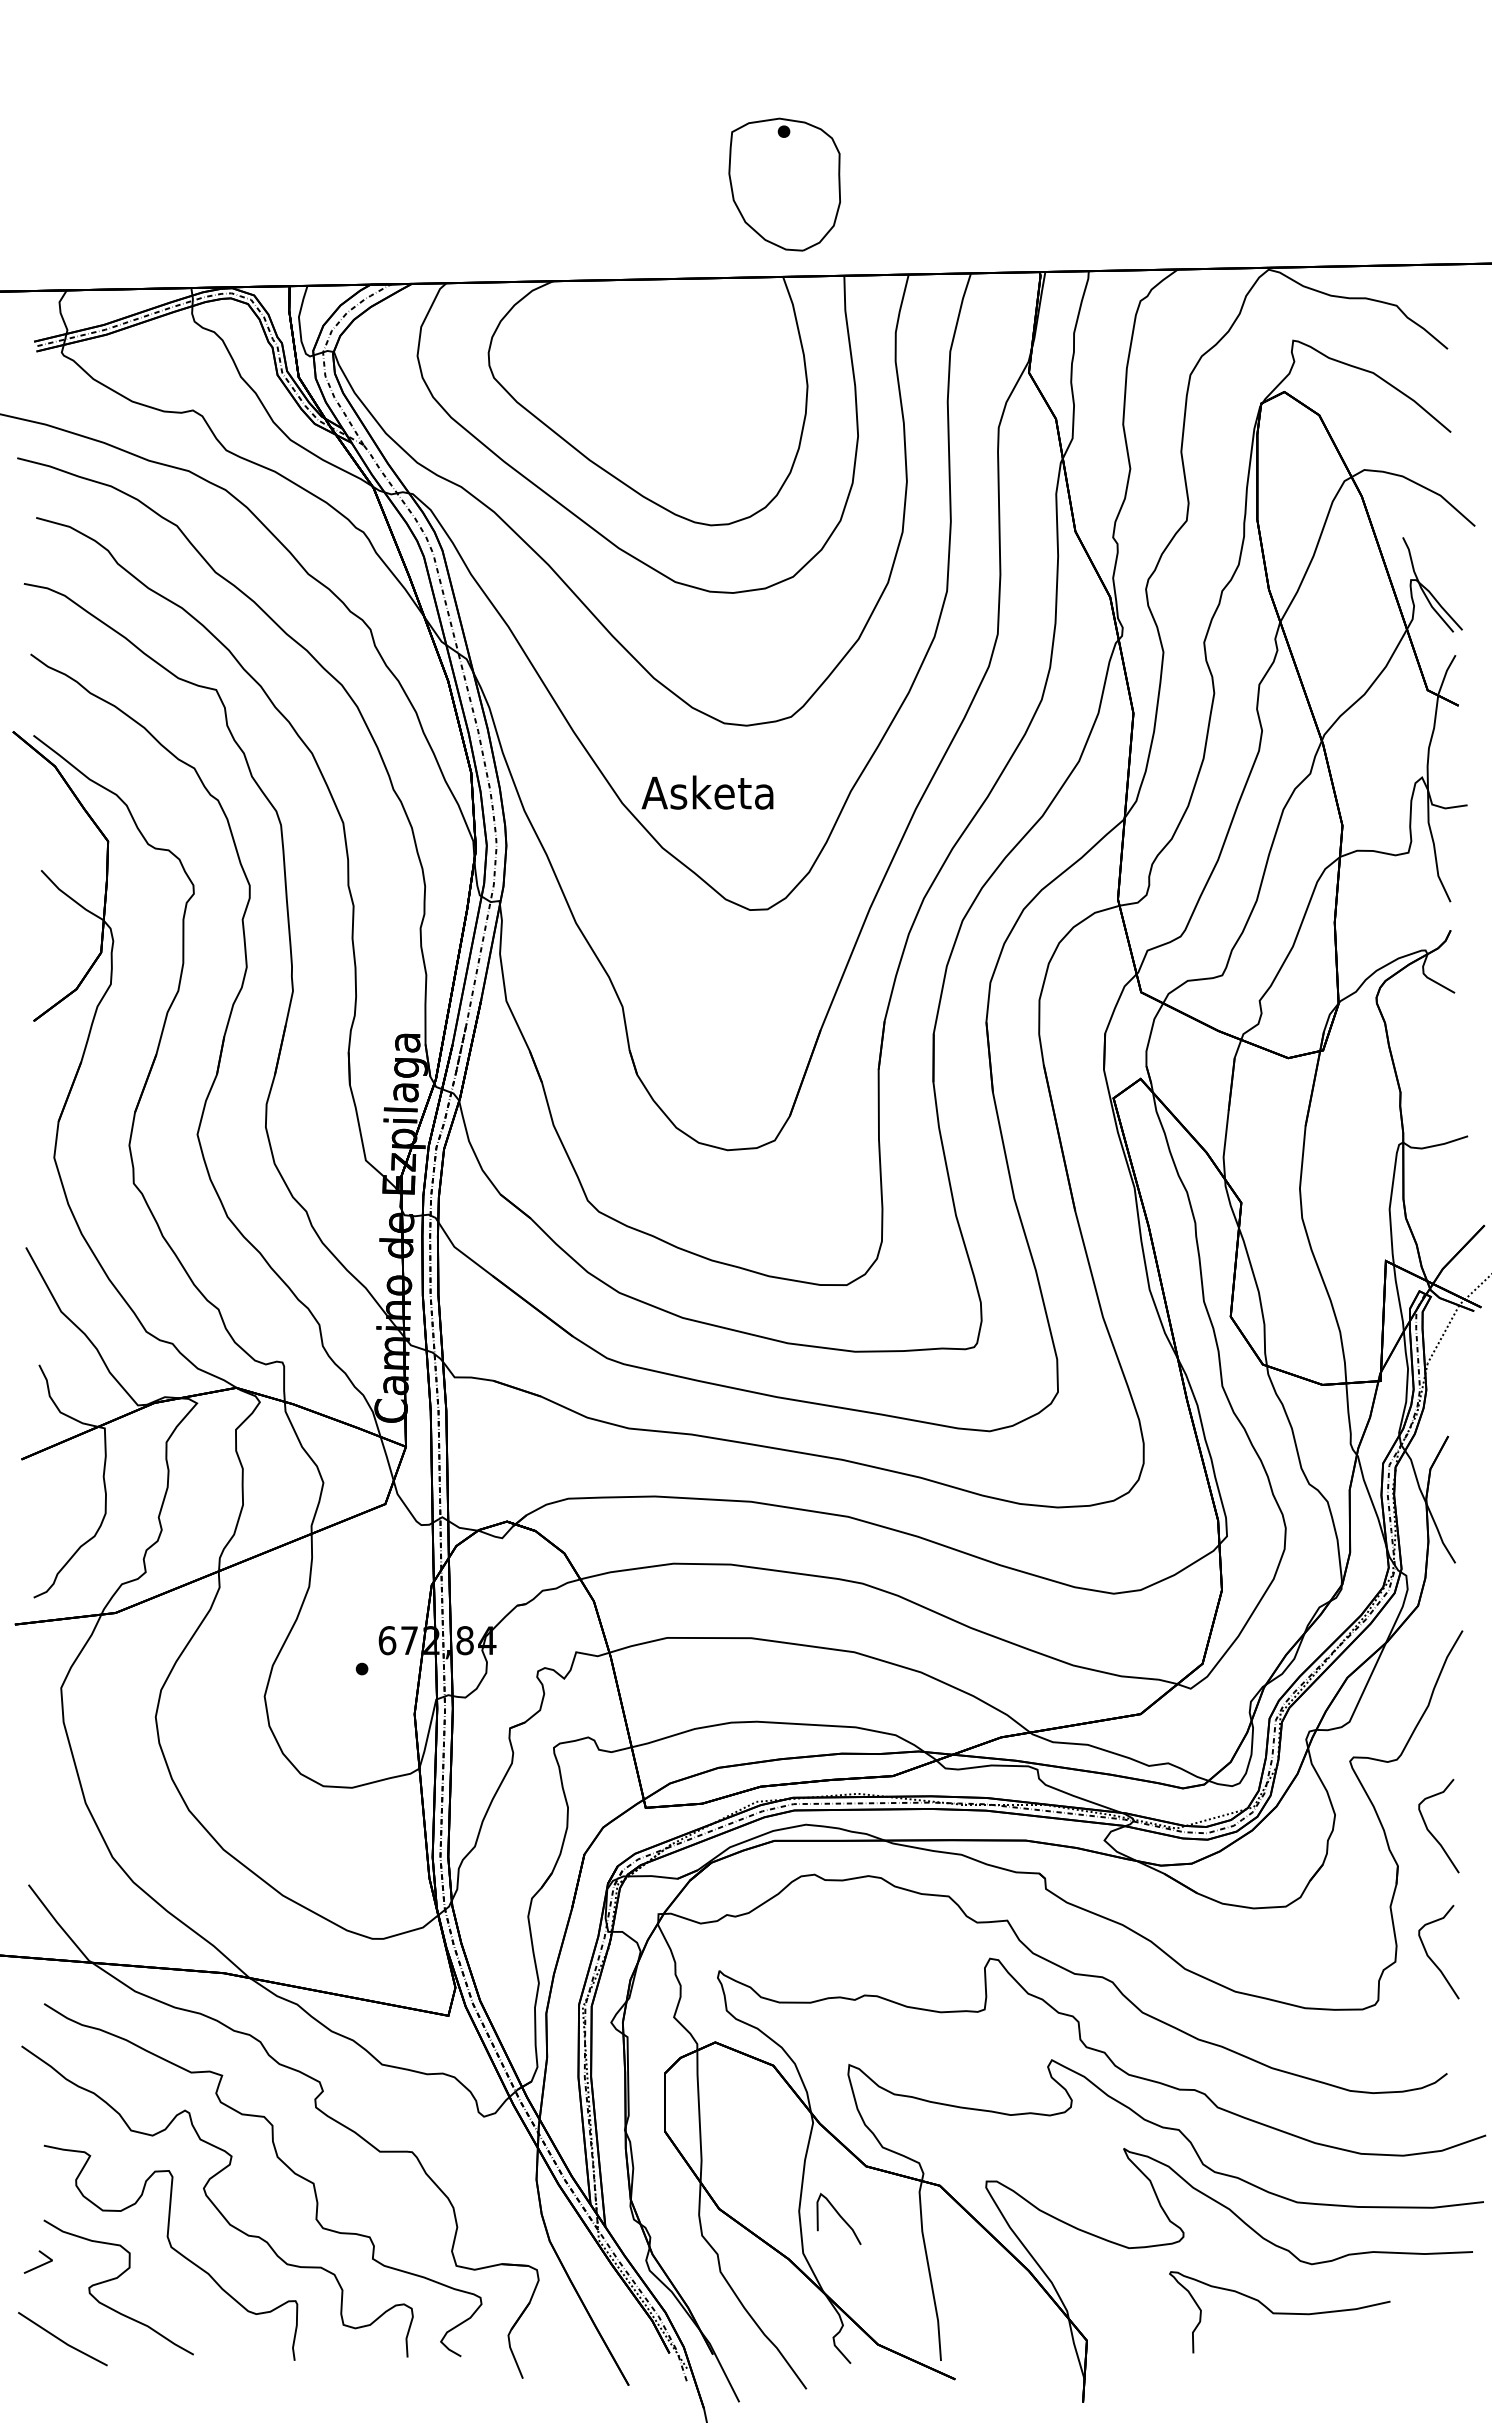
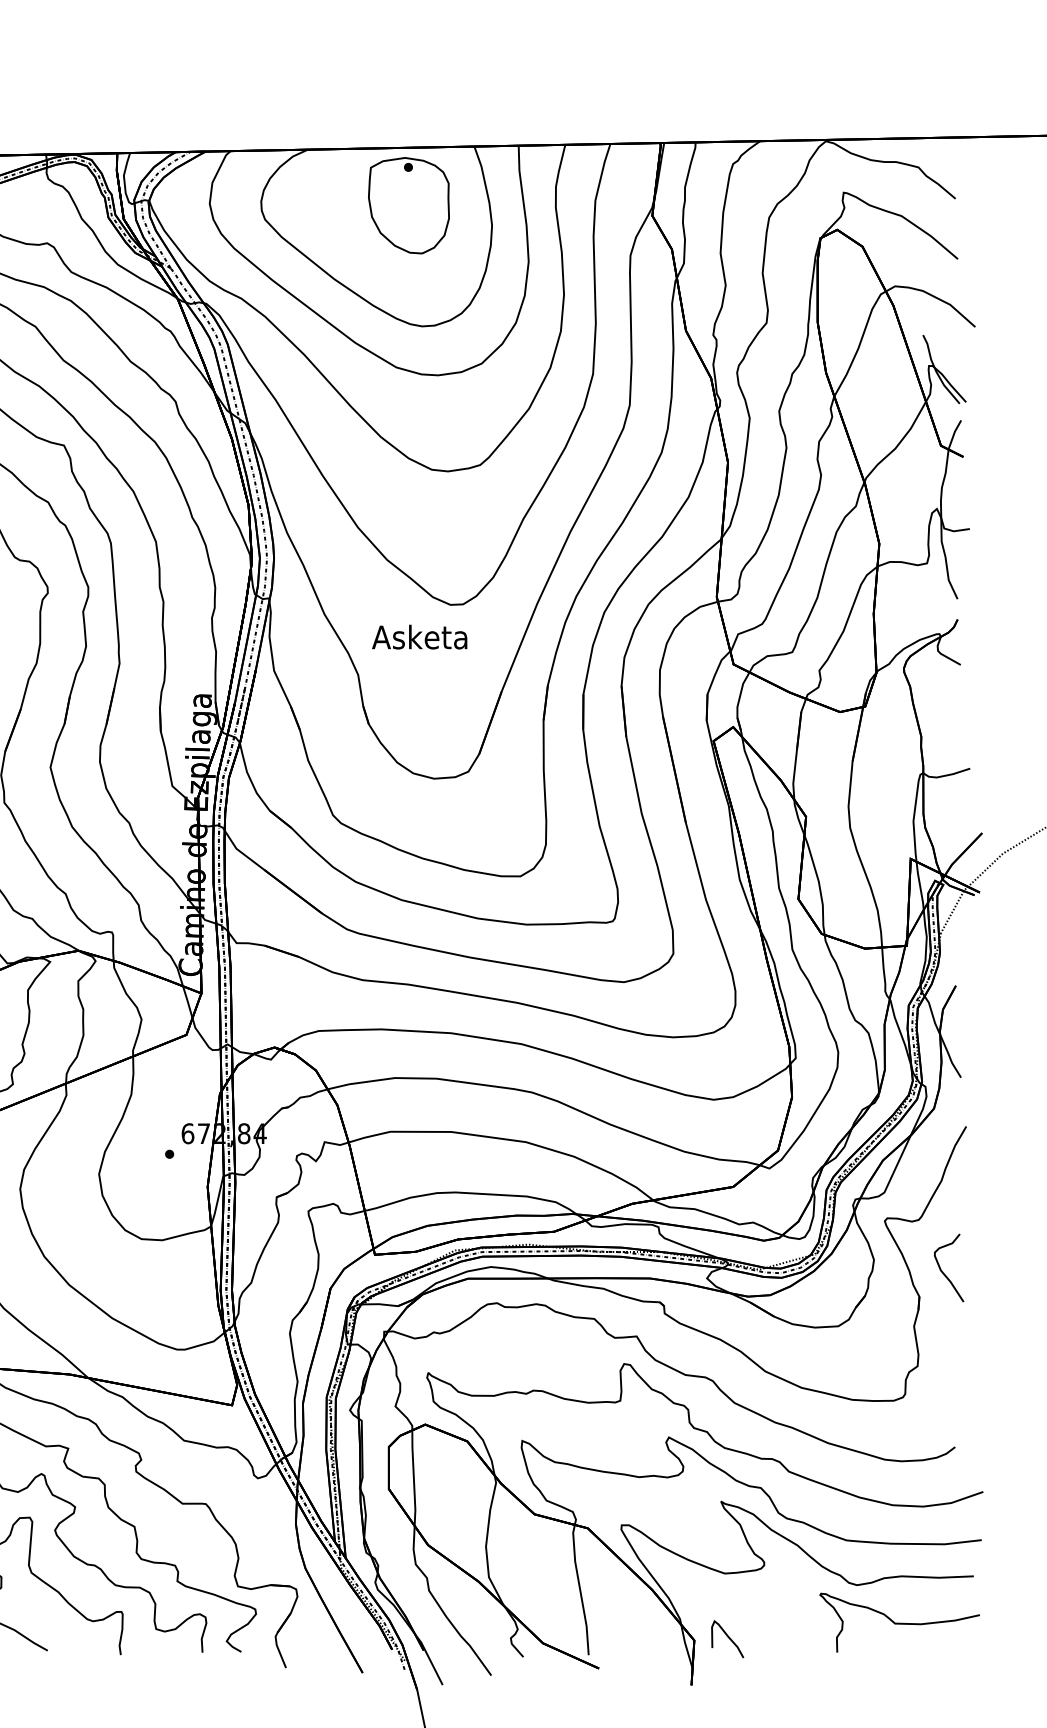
part: (784, 184) -> (408, 205), moved
text: (707, 792) -> (419, 637), moved
curve: (1431, 1958) -> (943, 1363), removed
curve: (839, 2216) -> (728, 1637), moved
curve: (1279, 2312) -> (899, 1623), moved

